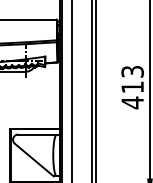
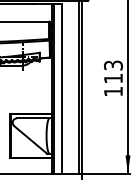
text: (132, 102) -> (113, 91), 413 -> 113

